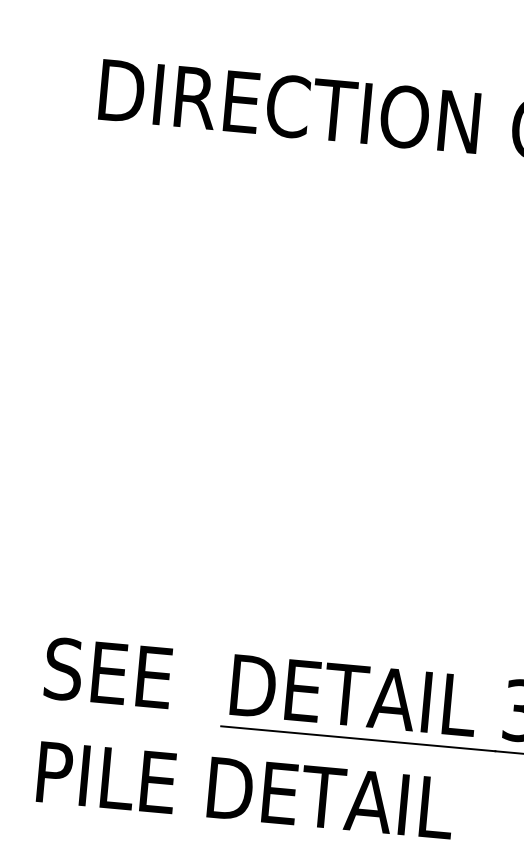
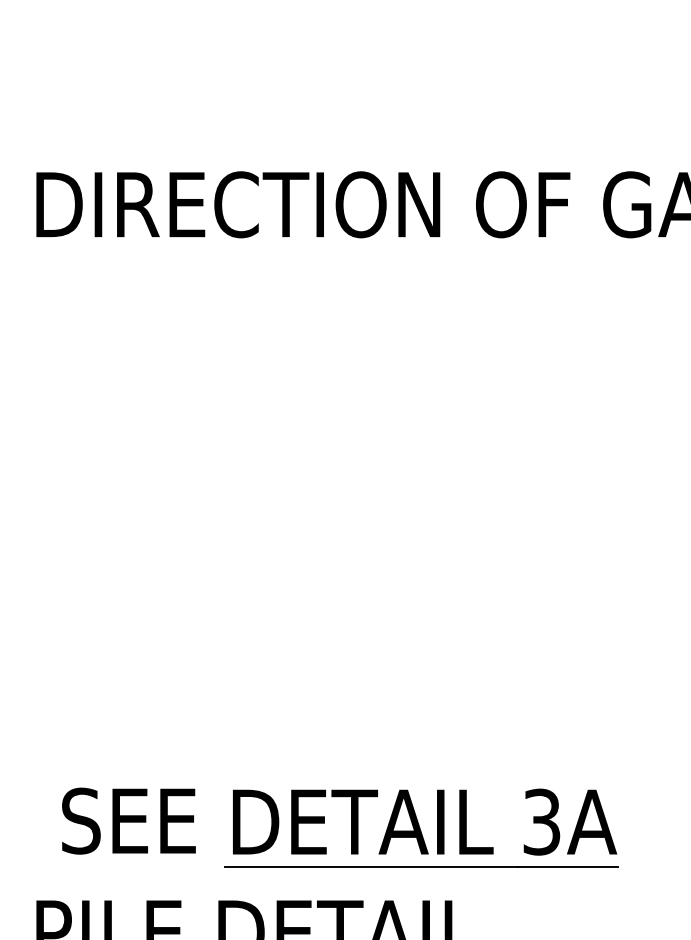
text: (108, 672) -> (128, 820), moved

